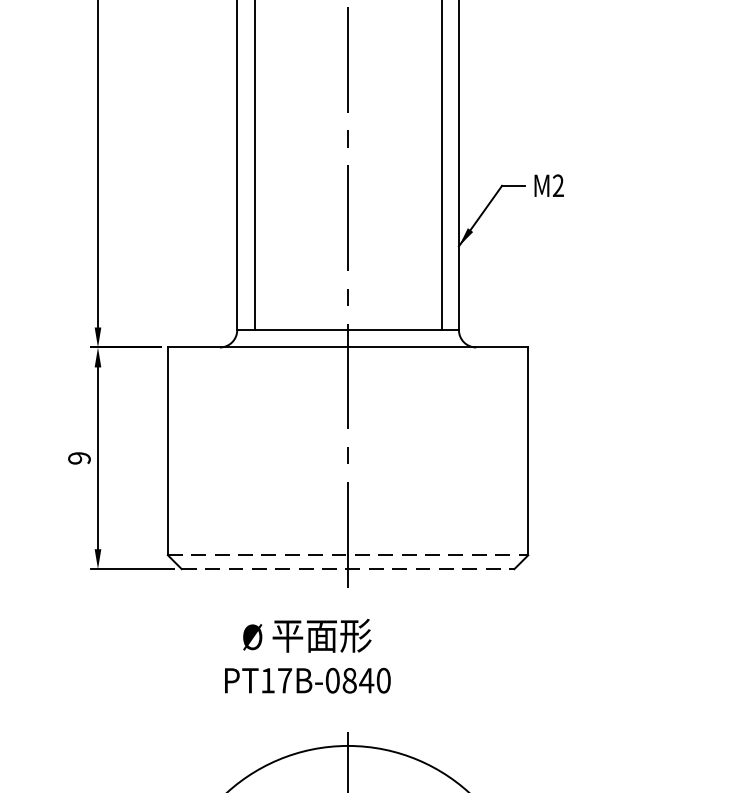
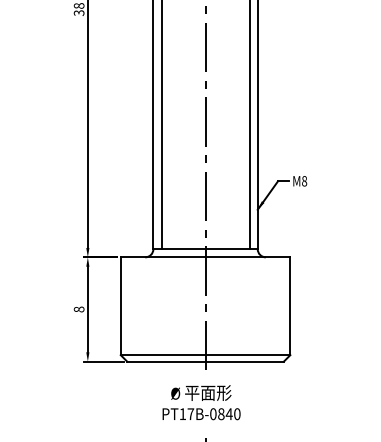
text: (558, 186) -> (304, 181), M2 -> M8
text: (80, 458) -> (79, 309), 9 -> 8
line: (347, 556) -> (205, 355), dashed -> solid
line: (350, 568) -> (206, 361), dashed -> solid
text: (307, 655) -> (201, 402), moved

